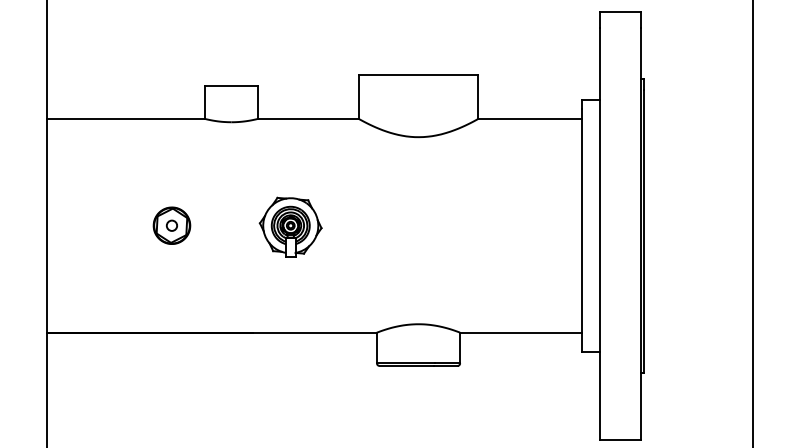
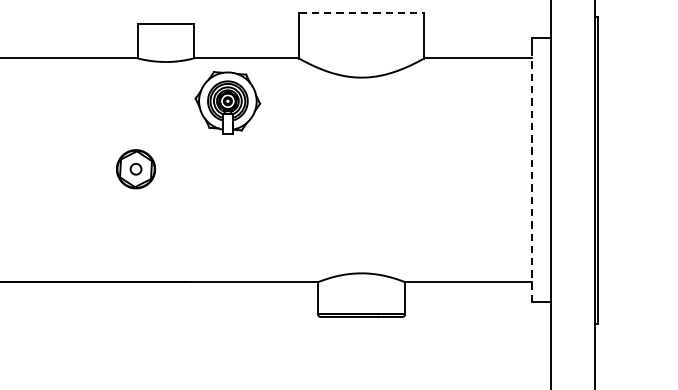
line: (419, 75) -> (362, 13), solid -> dashed
part: (171, 225) -> (135, 168), moved
part: (290, 226) -> (227, 102), moved
line: (581, 230) -> (532, 175), solid -> dashed

